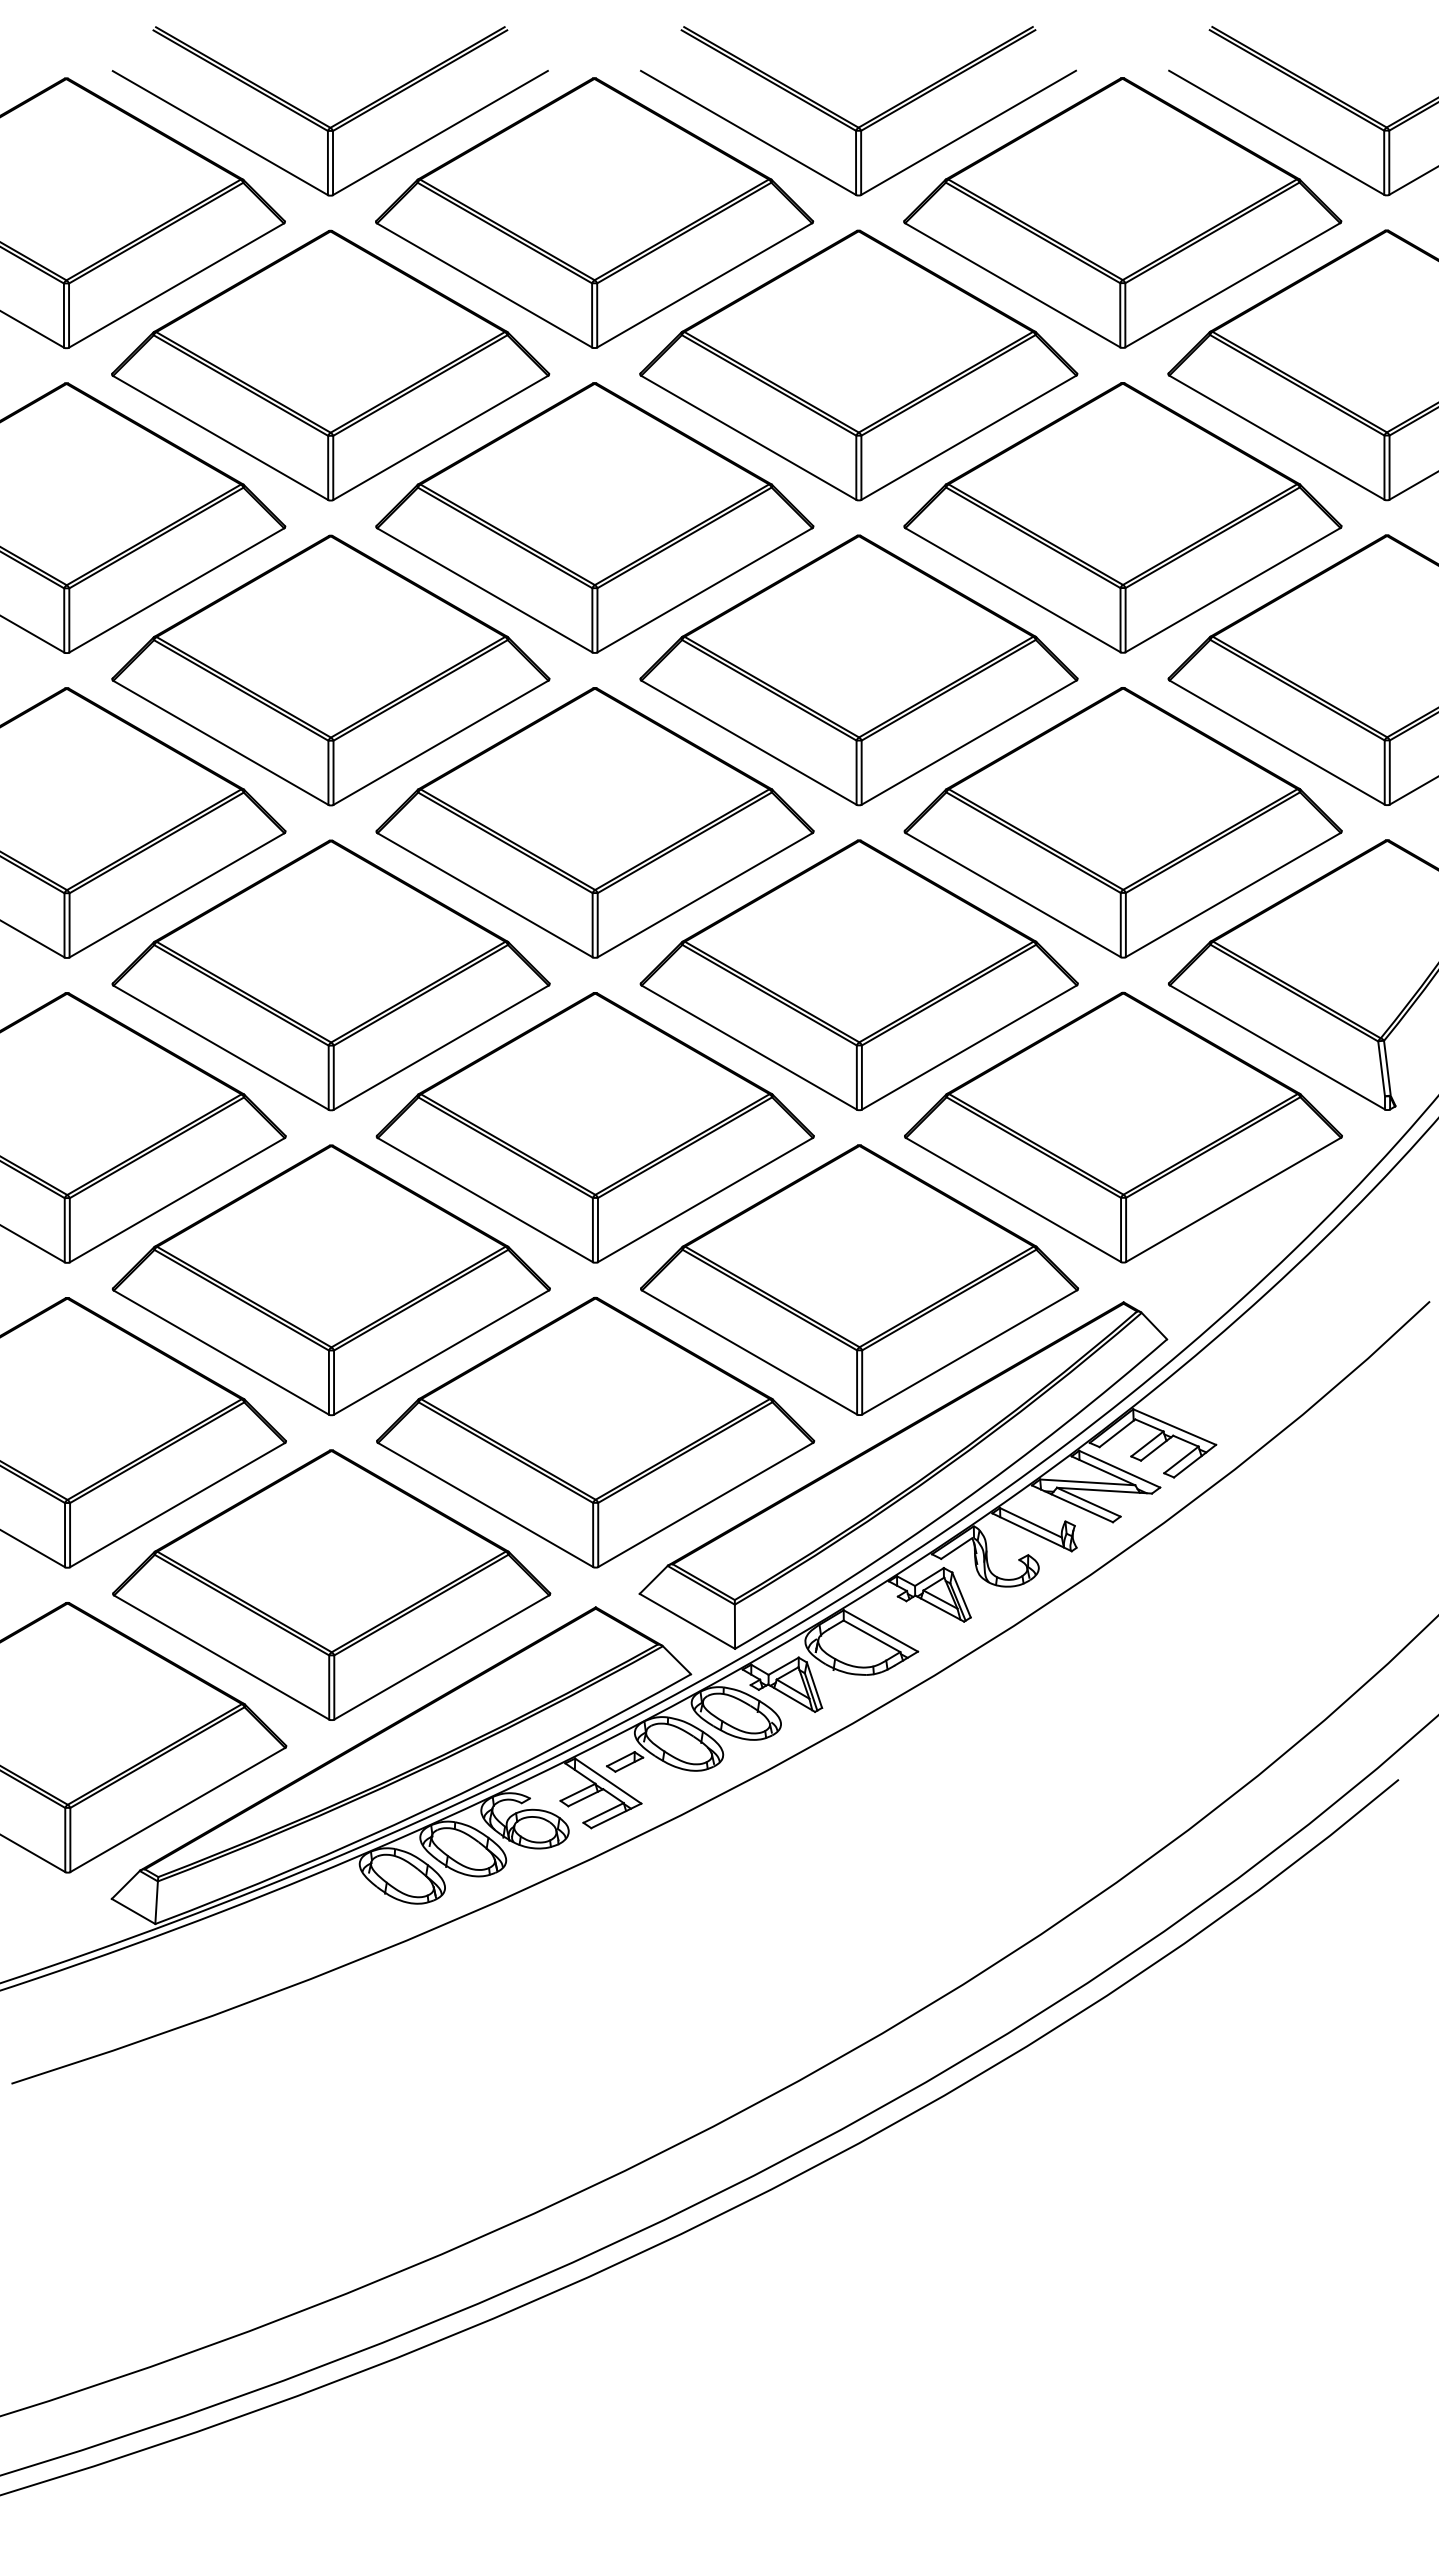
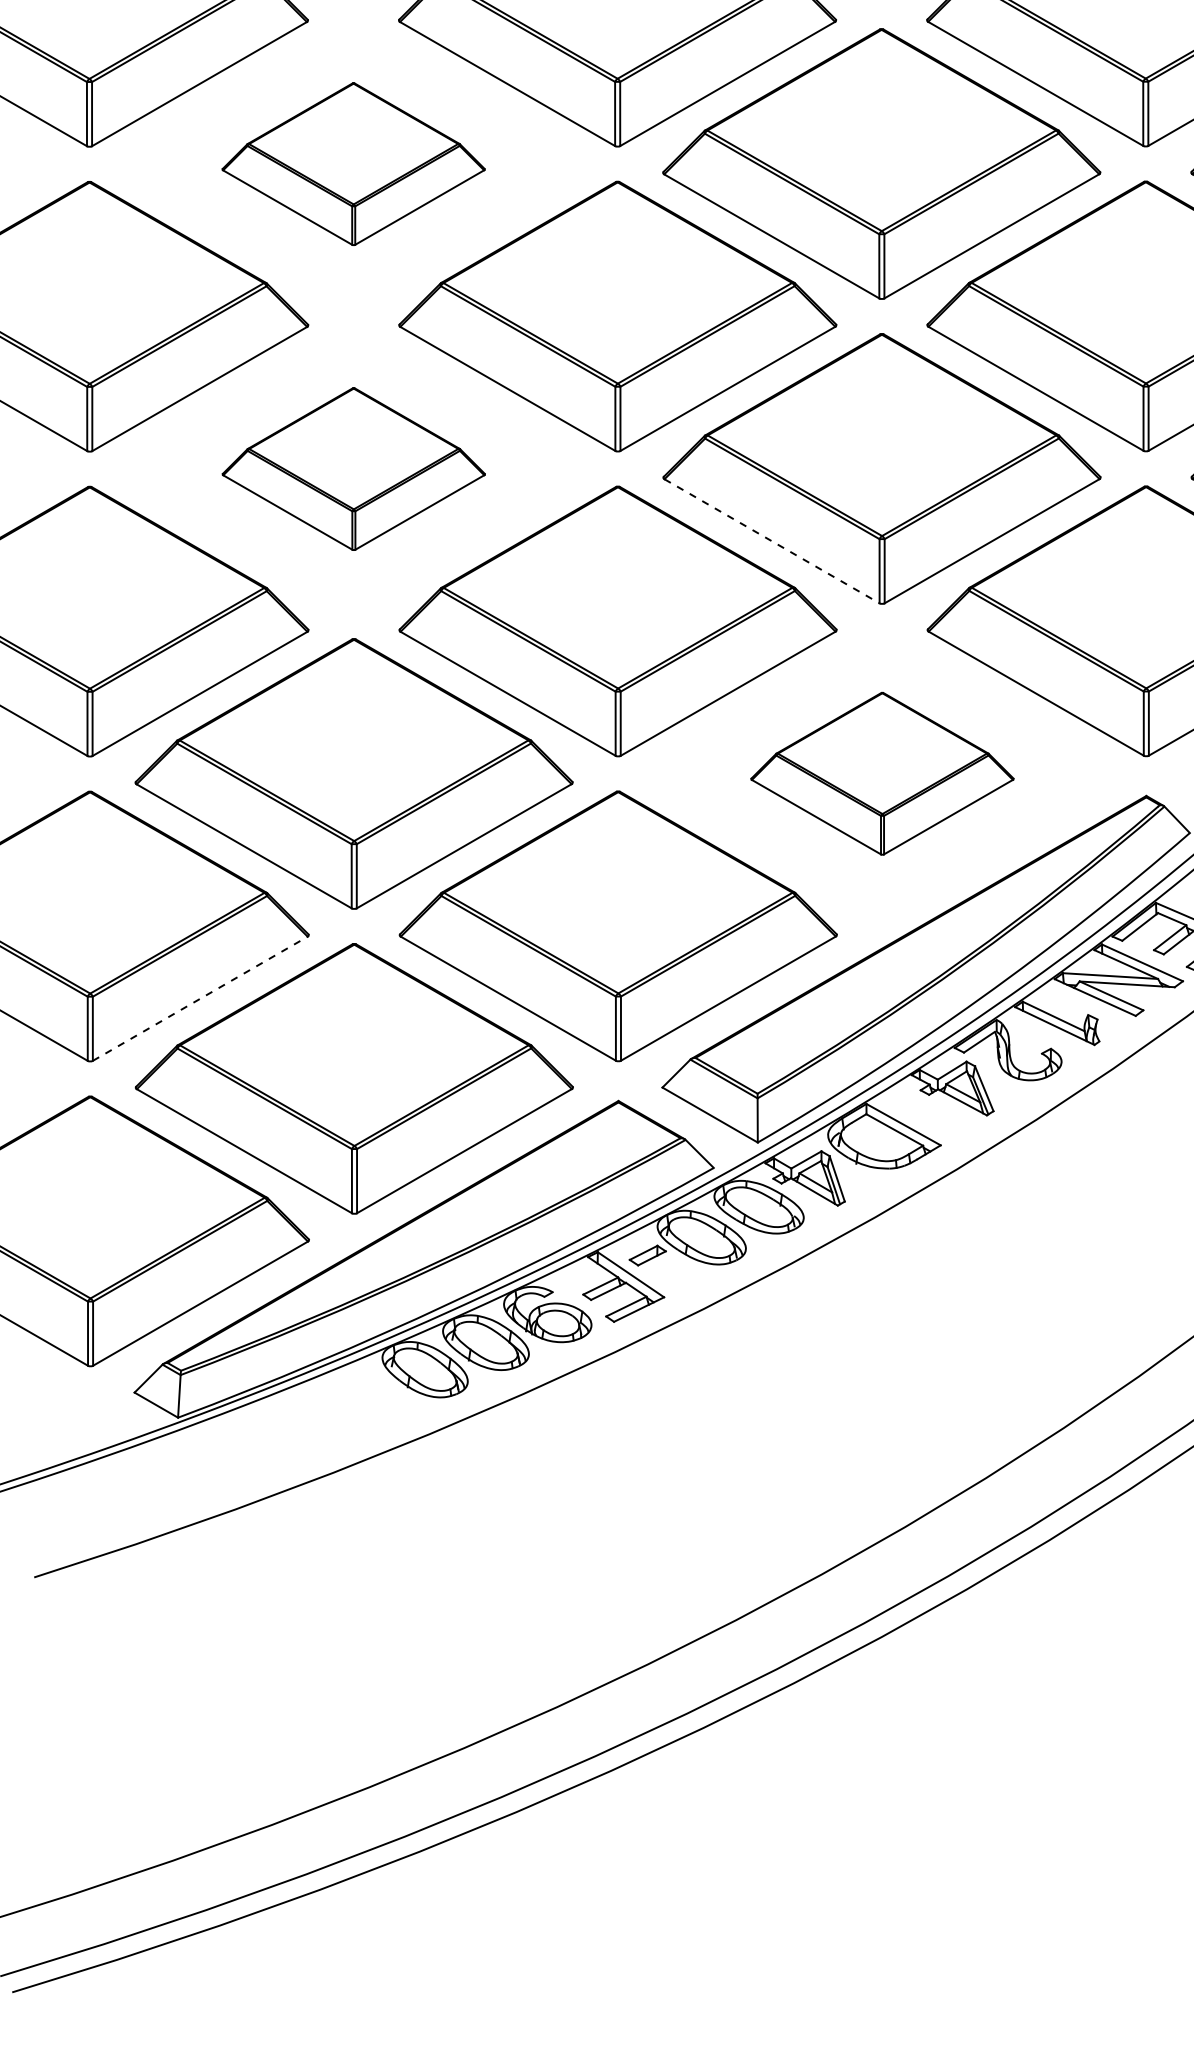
part: (330, 670) -> (353, 164), size x0.6
part: (330, 975) -> (353, 469), size x0.6
line: (749, 1047) -> (772, 541), solid -> dashed
part: (859, 1279) -> (882, 773), size x0.6
line: (177, 1504) -> (200, 998), solid -> dashed

